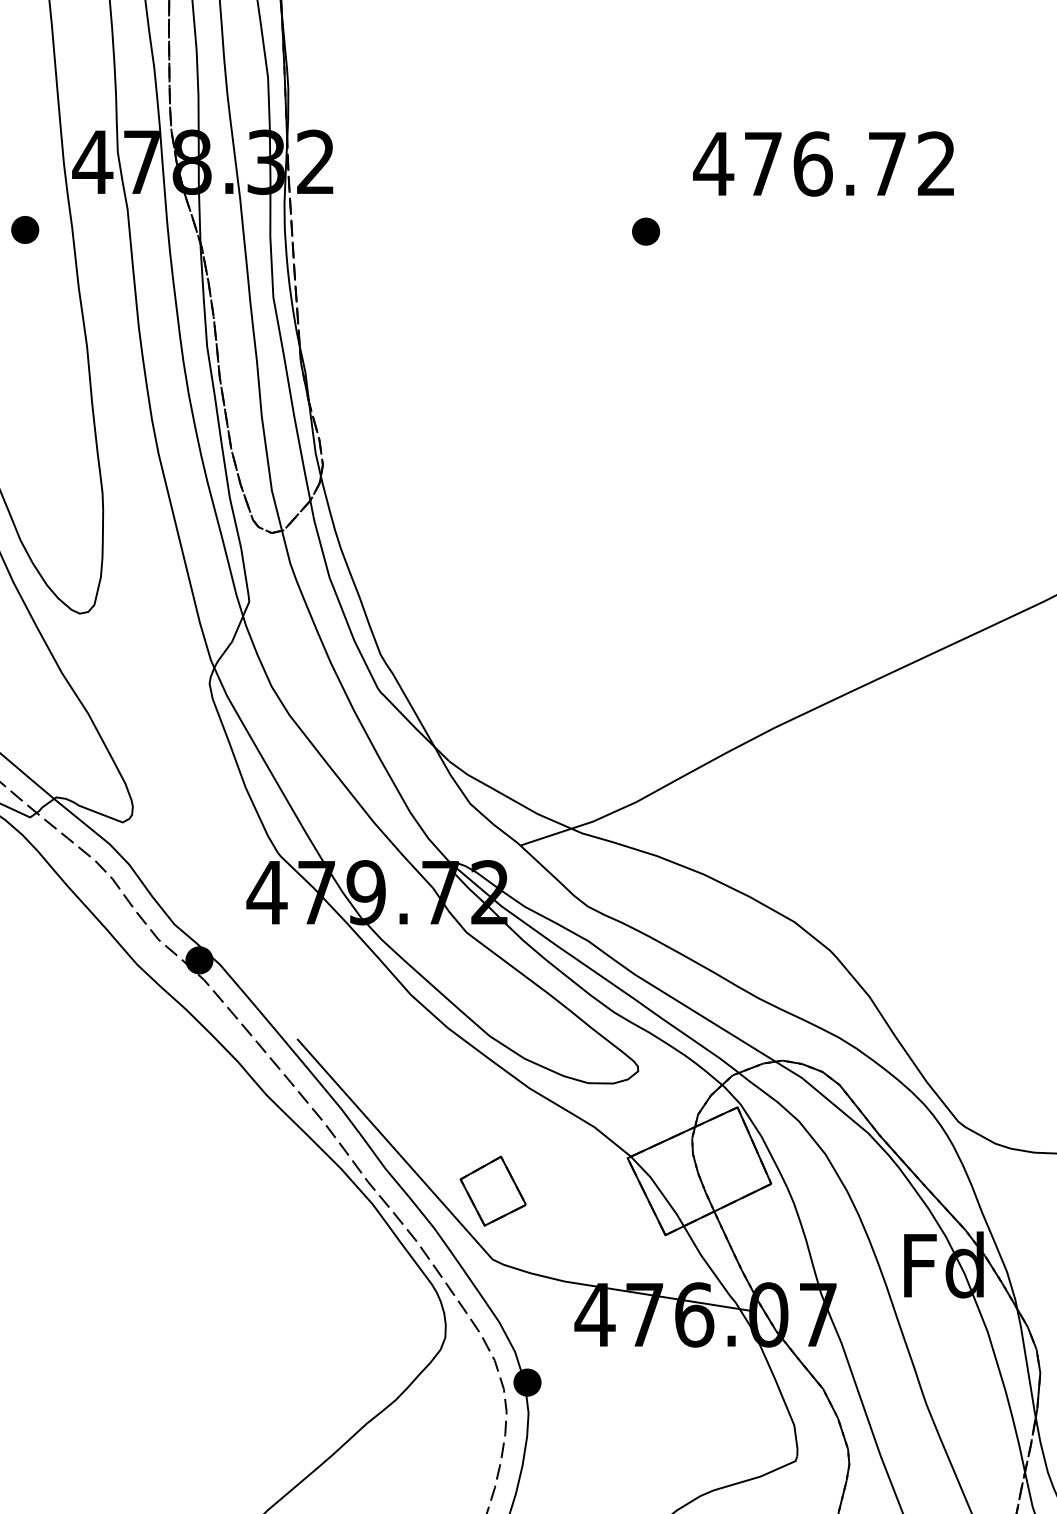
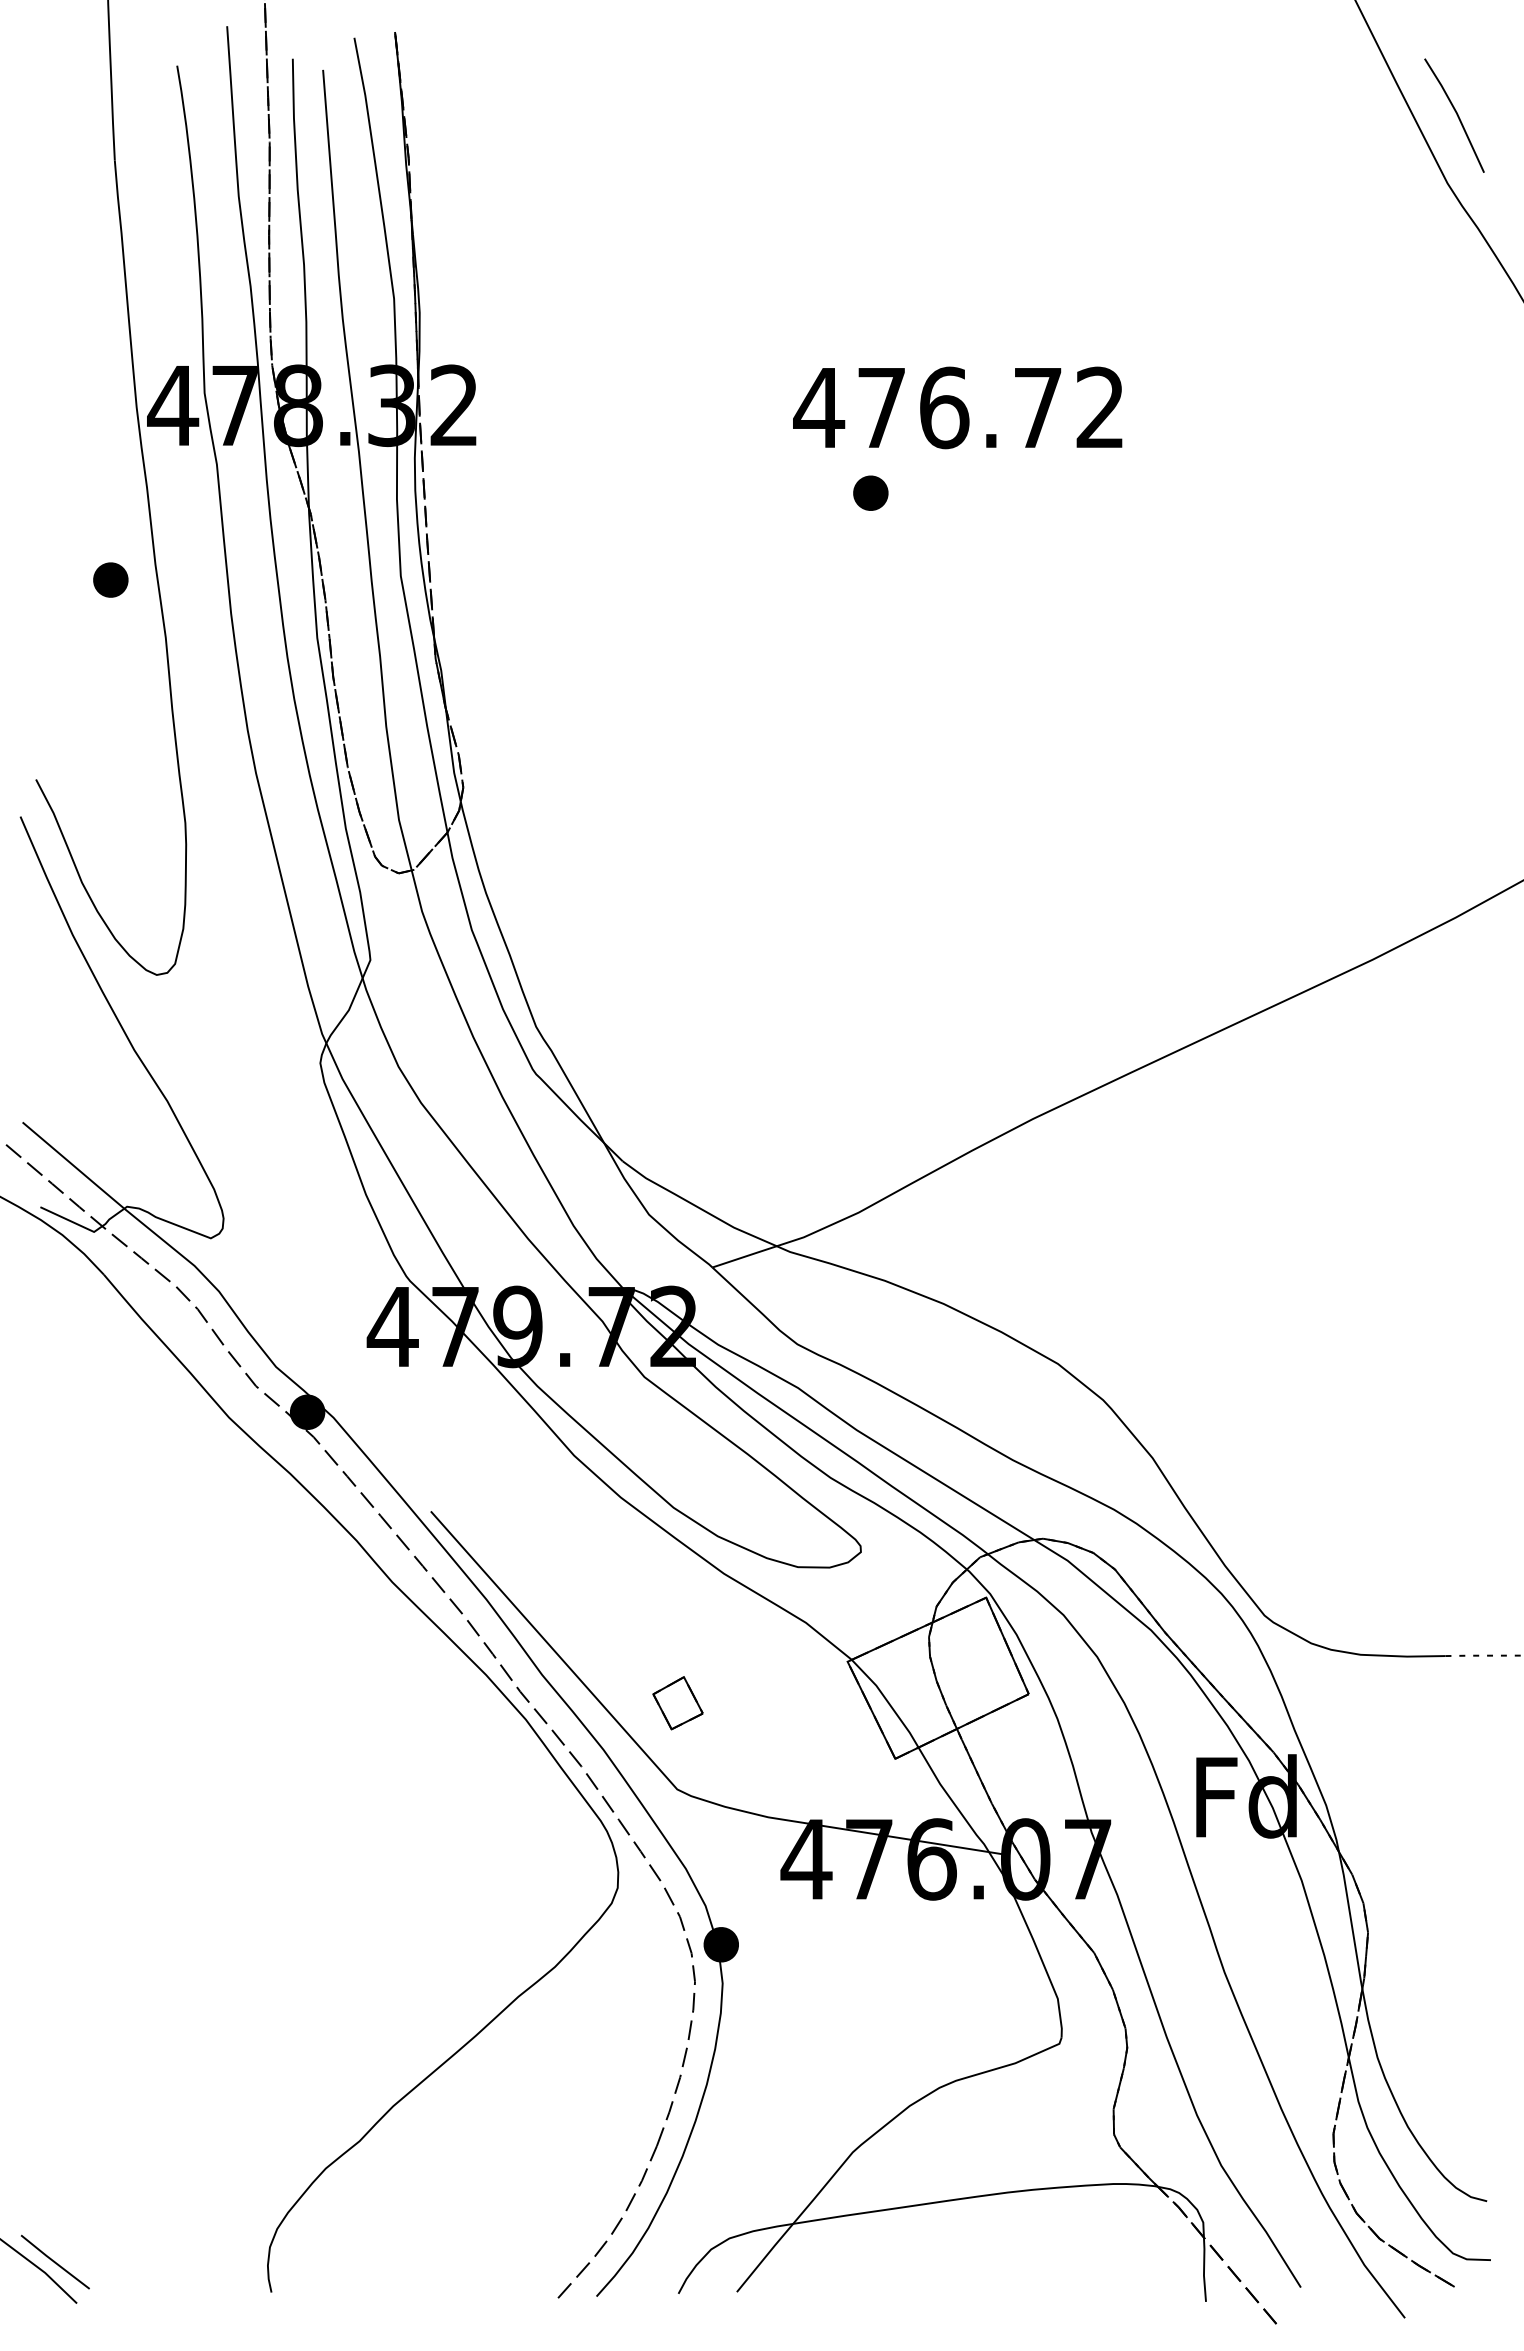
text: (823, 163) -> (957, 407), moved
part: (24, 229) -> (110, 579), moved
part: (492, 1190) -> (677, 1702), size x0.6

